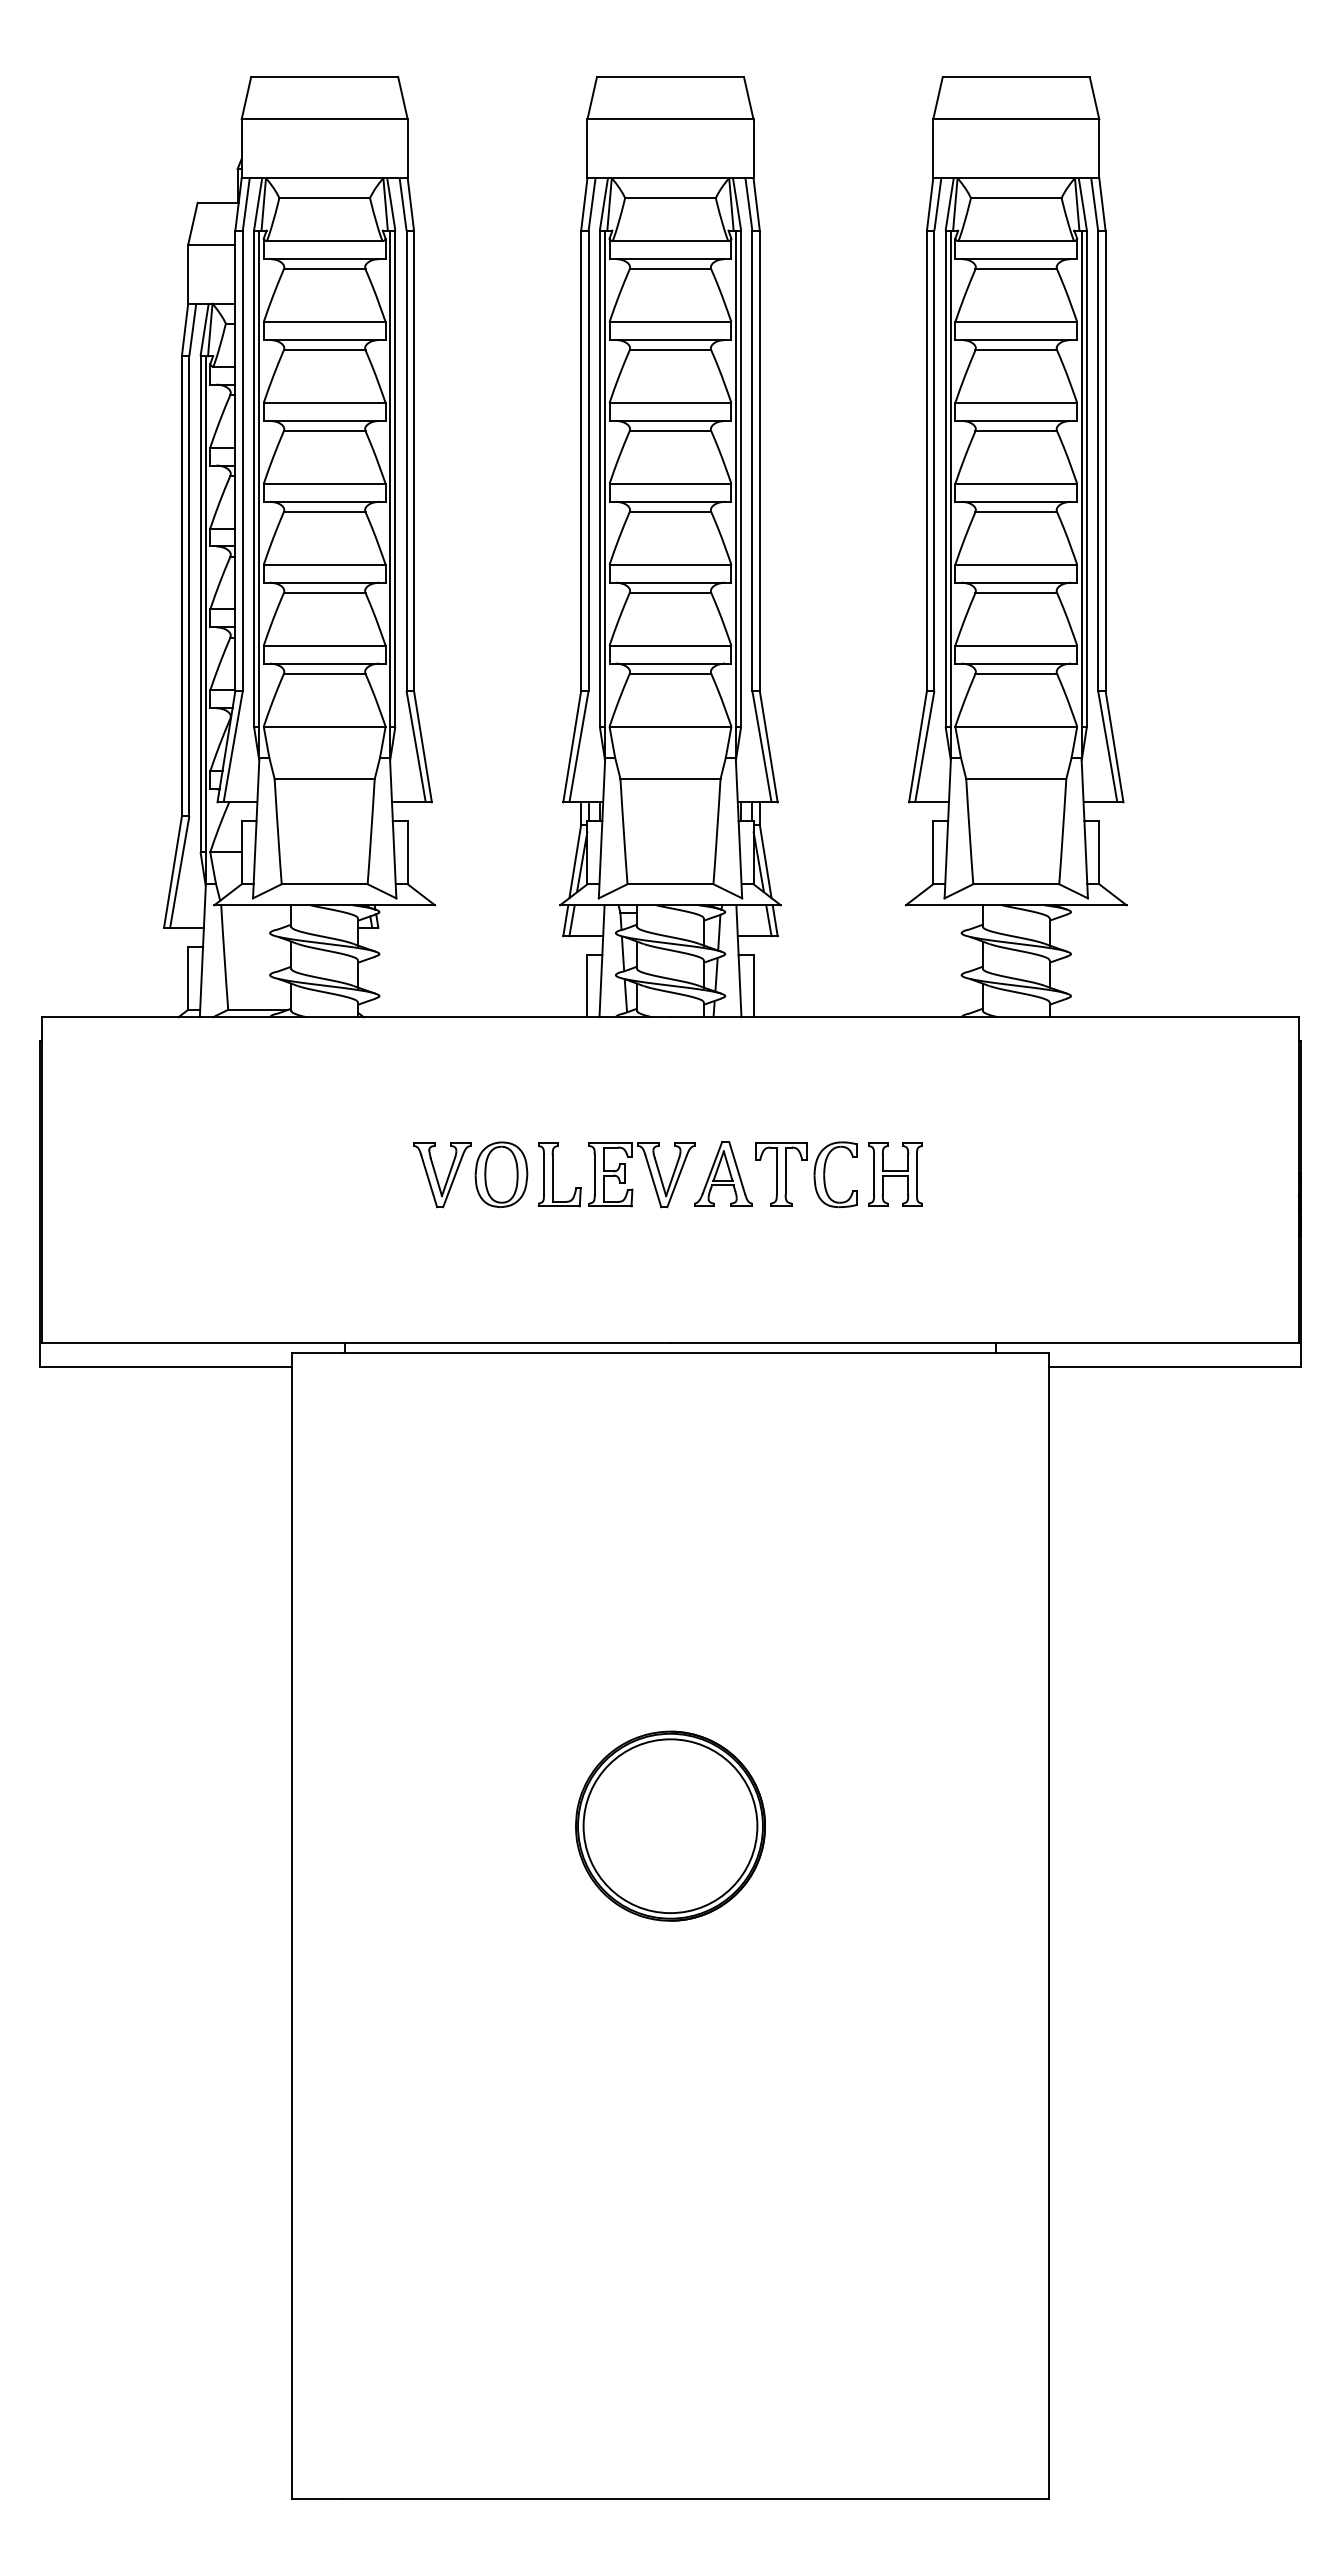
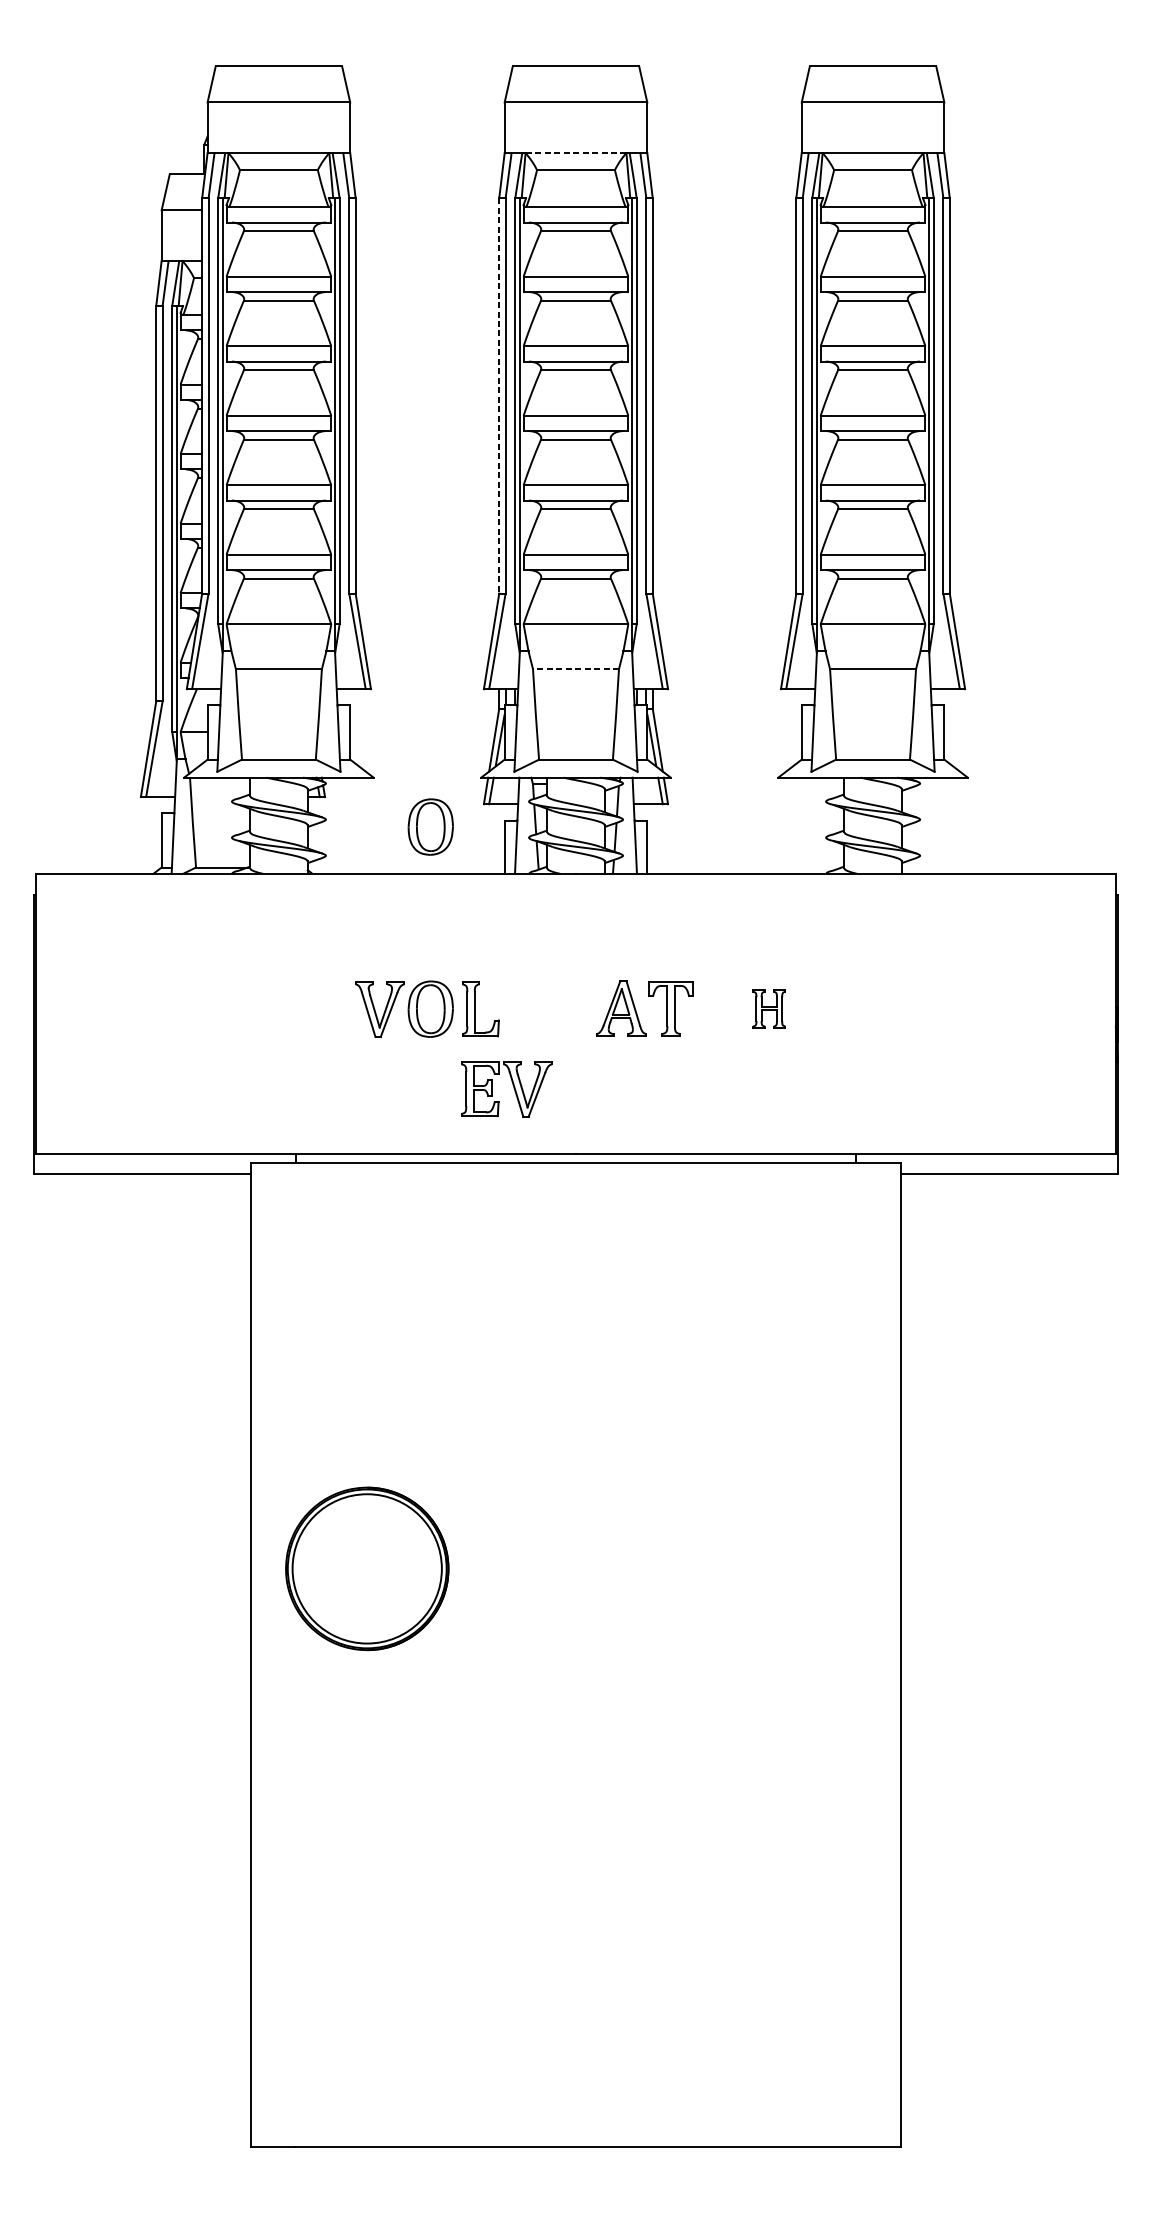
line: (670, 178) -> (576, 153), solid -> dashed
line: (581, 461) -> (499, 396), solid -> dashed
line: (670, 779) -> (576, 669), solid -> dashed
part: (501, 962) -> (430, 826), added
part: (649, 1172) -> (513, 1087), moved
part: (825, 1174) -> (709, 1008), removed
part: (895, 1174) -> (769, 1008), size x0.7
part: (670, 1825) -> (367, 1568), moved

